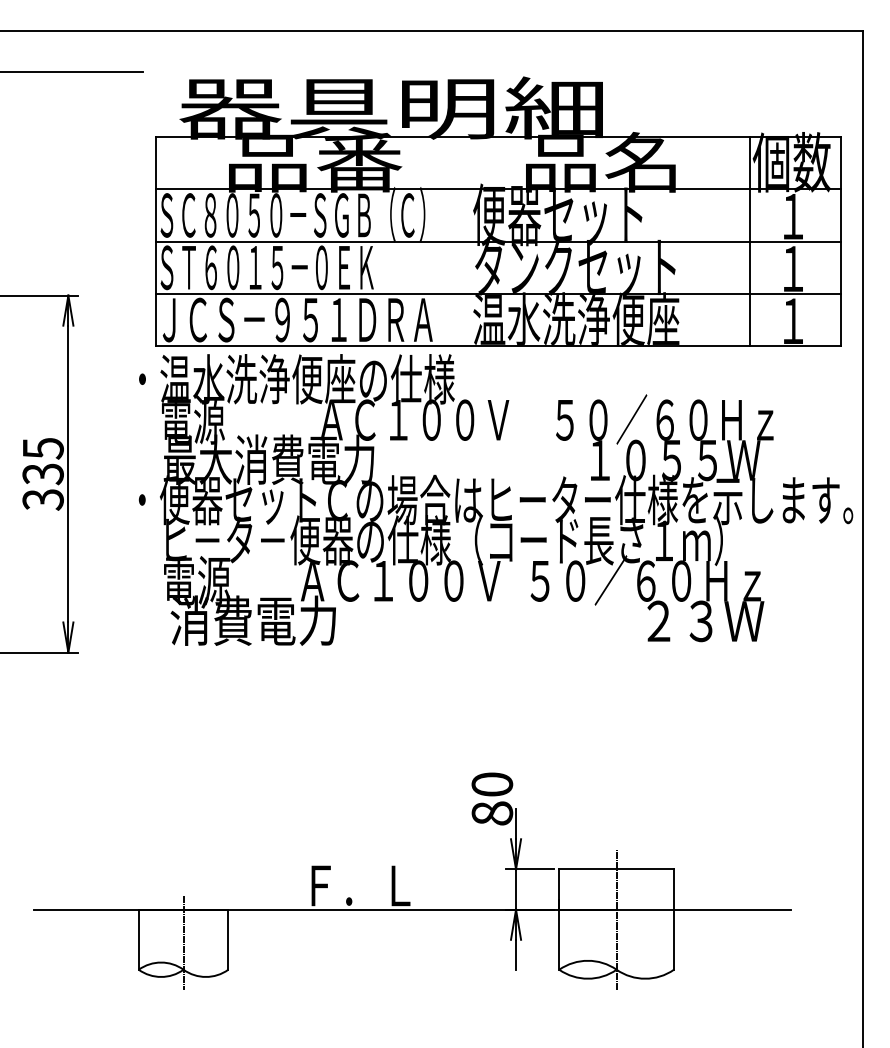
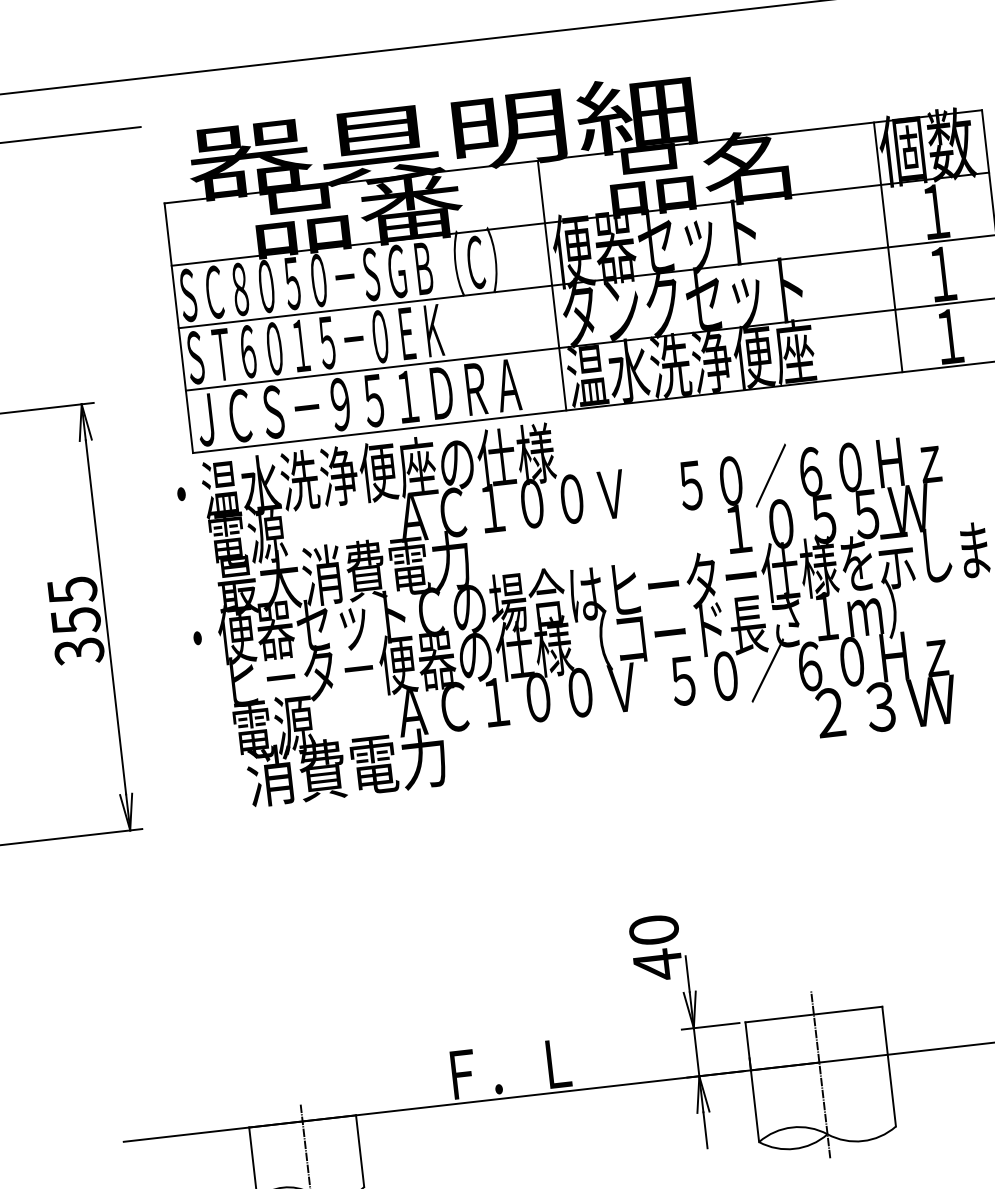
line: (468, 241) -> (551, 285), added
text: (42, 473) -> (75, 620), 335 -> 355
text: (492, 813) -> (658, 964), 80 -> 40

